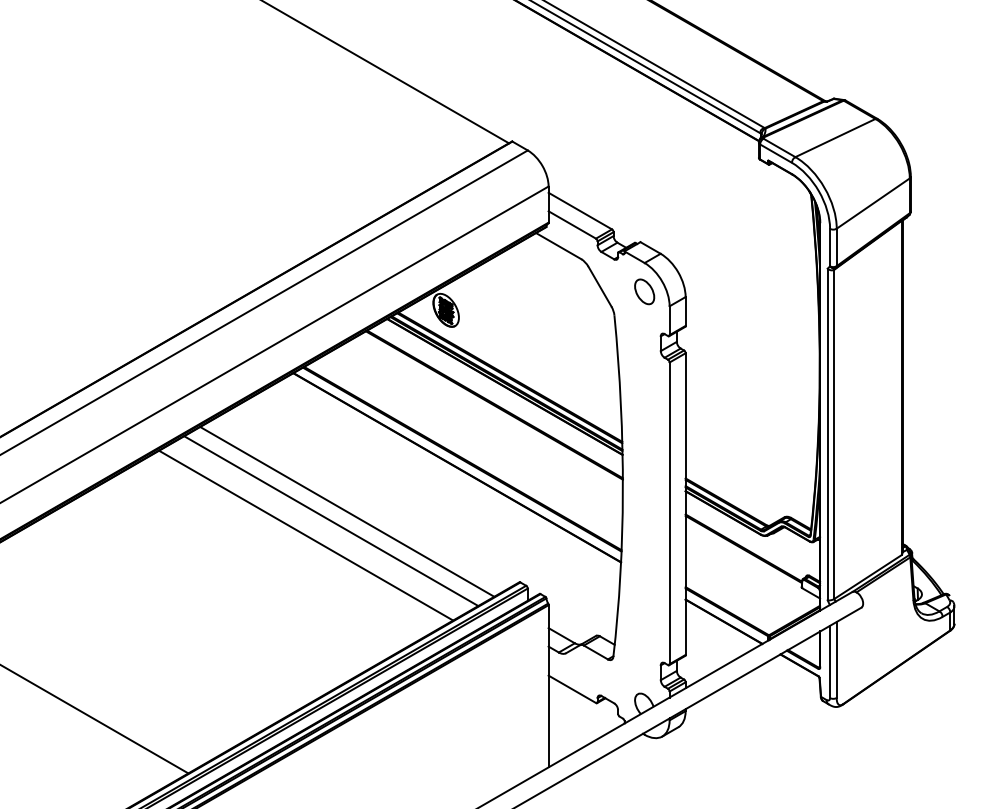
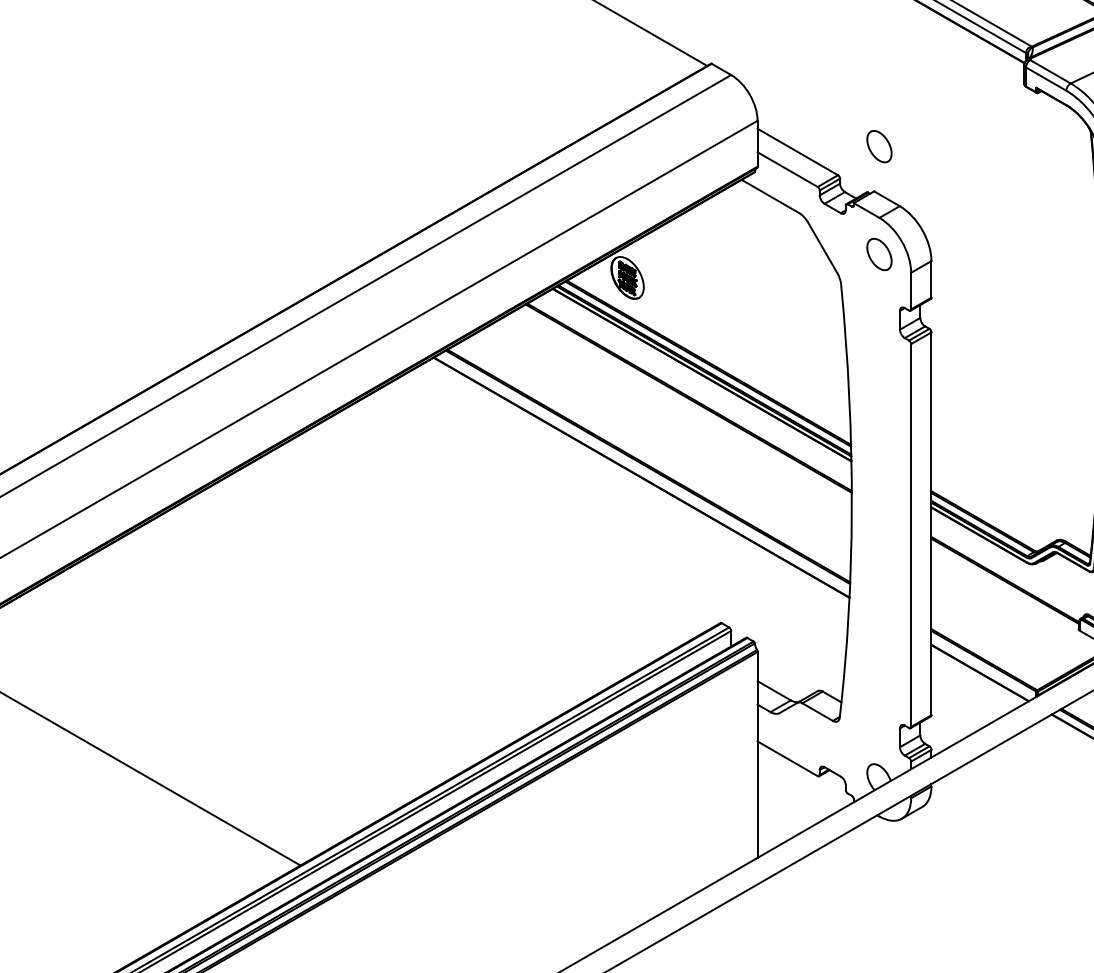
part: (644, 206) -> (879, 146), added
line: (347, 511) -> (502, 533), removed
line: (331, 521) -> (482, 545), removed
line: (306, 535) -> (450, 563), removed

